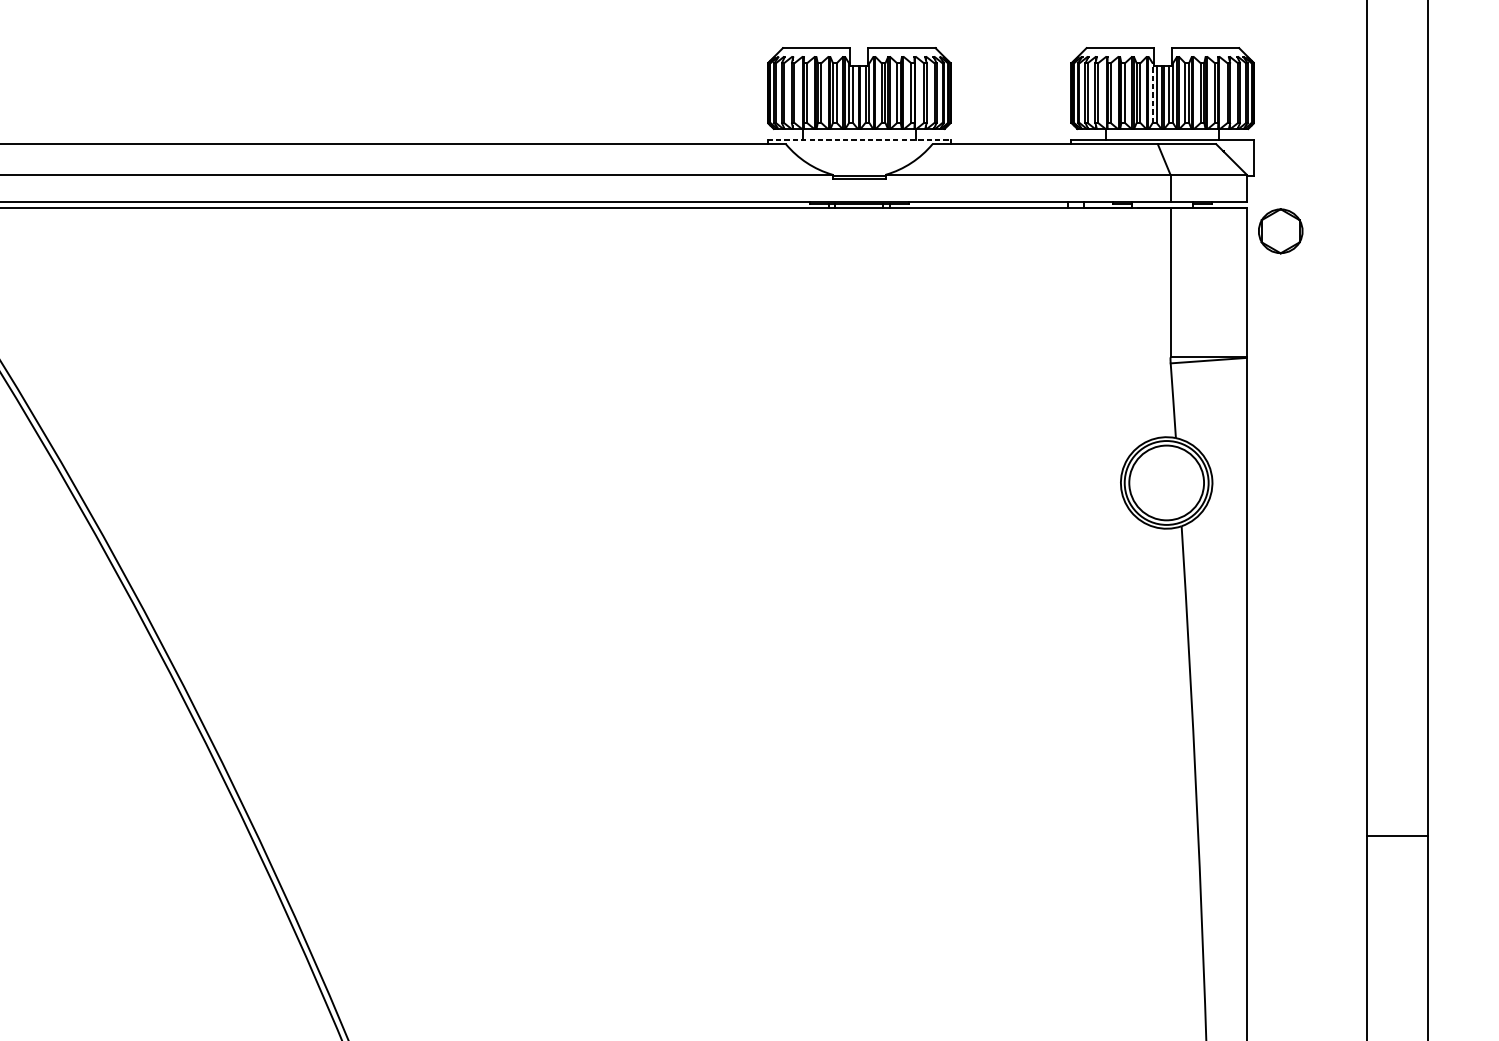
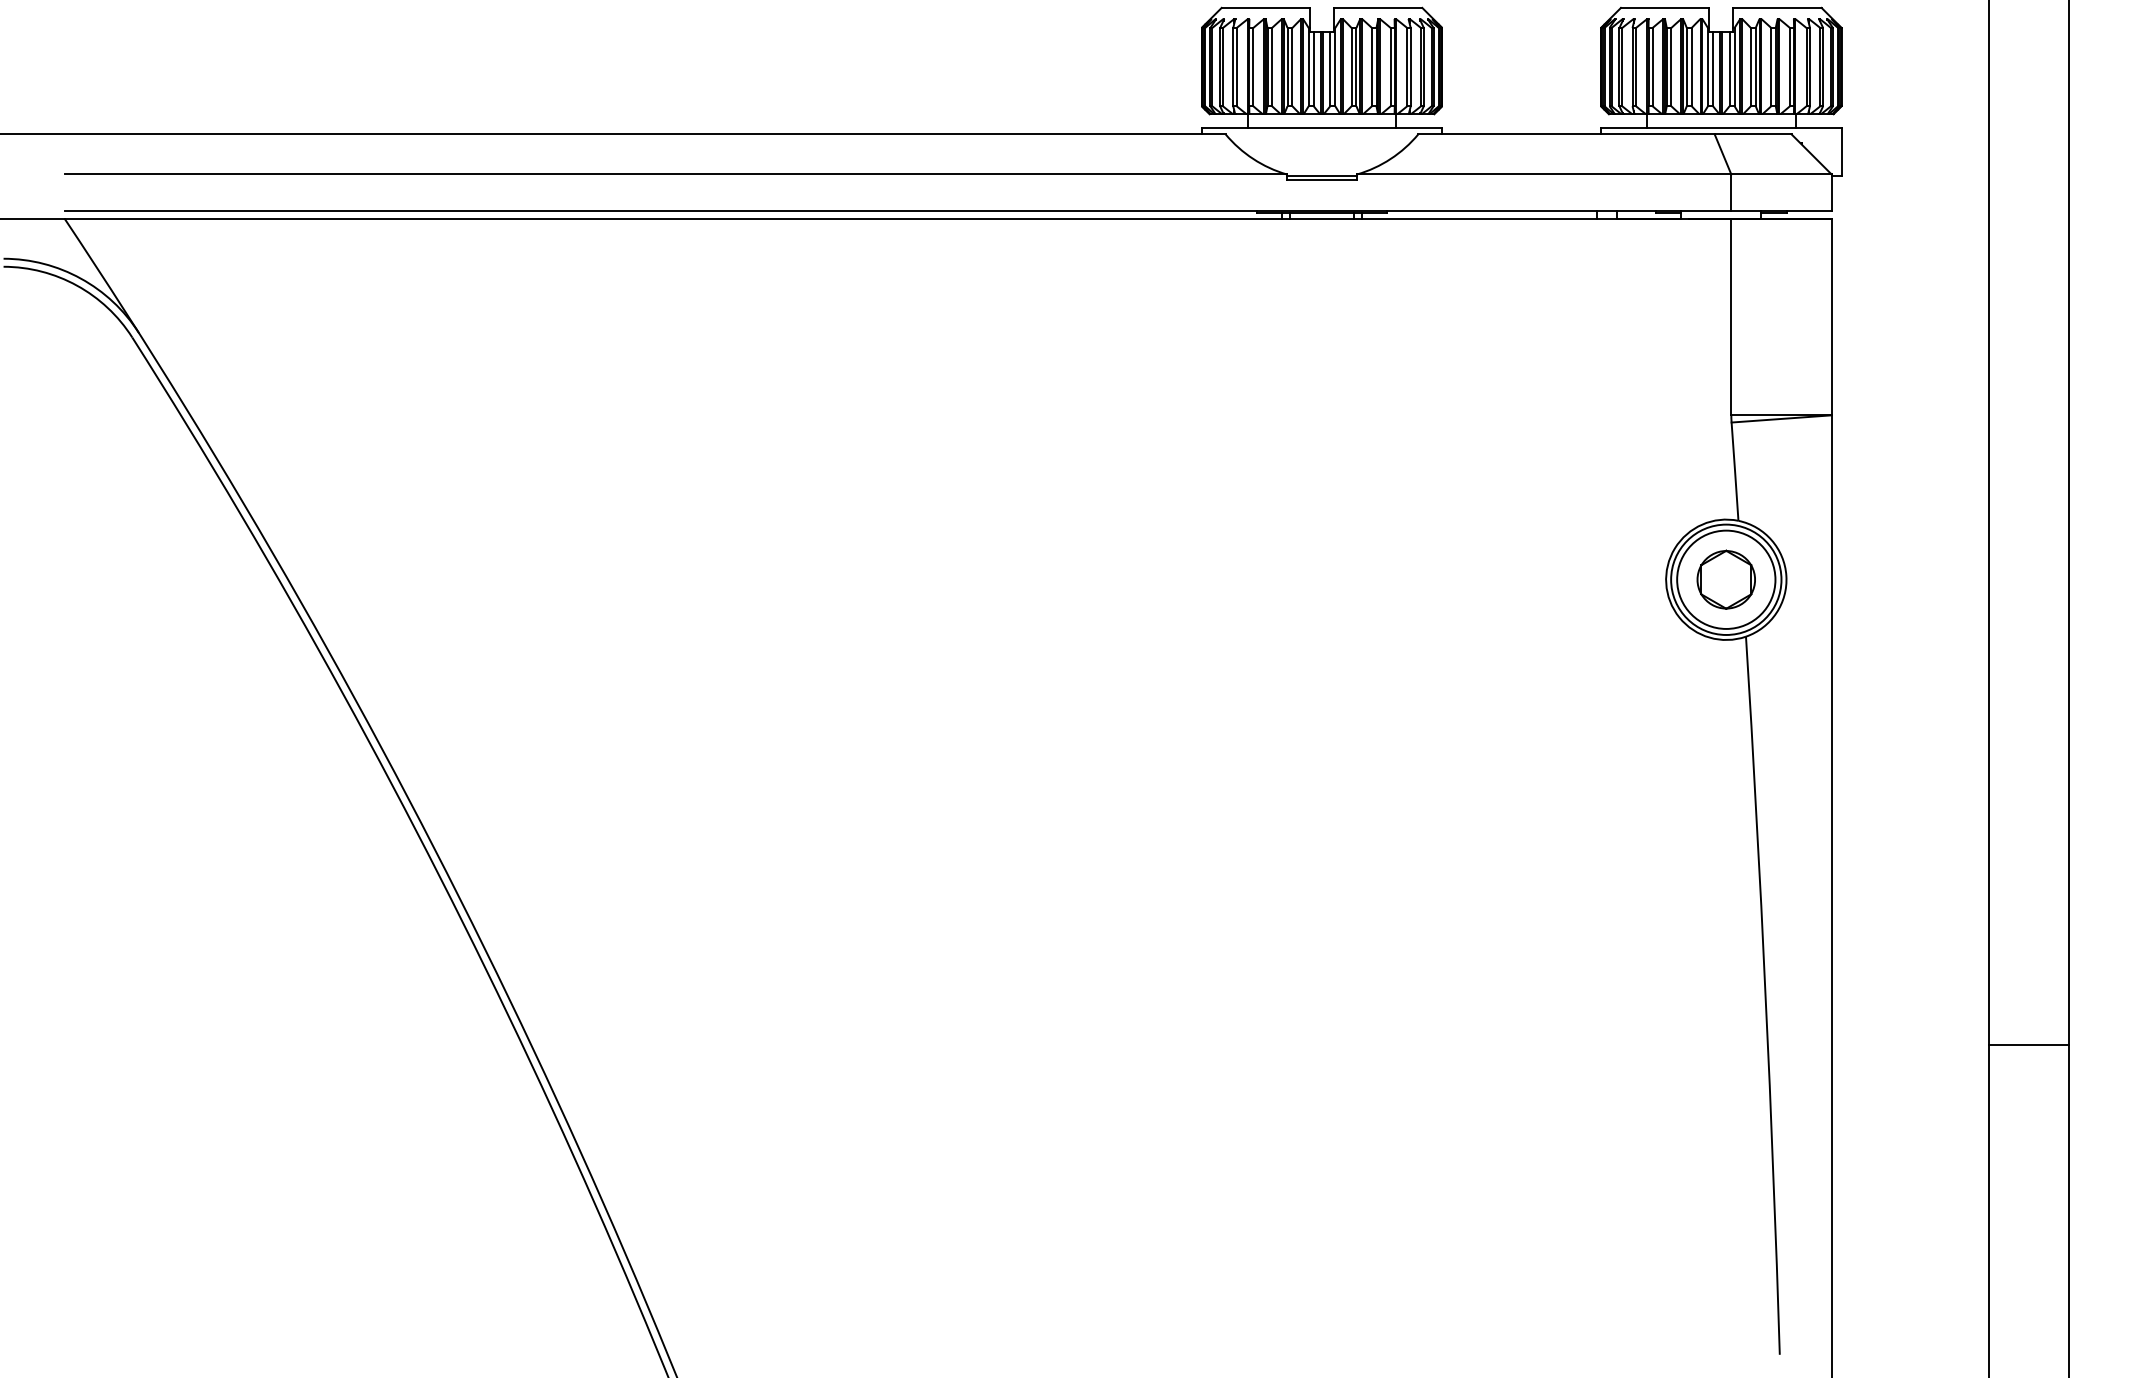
line: (1152, 92) -> (1707, 66), dashed -> solid
line: (859, 139) -> (1322, 128), dashed -> solid
part: (1280, 231) -> (1725, 579), moved

